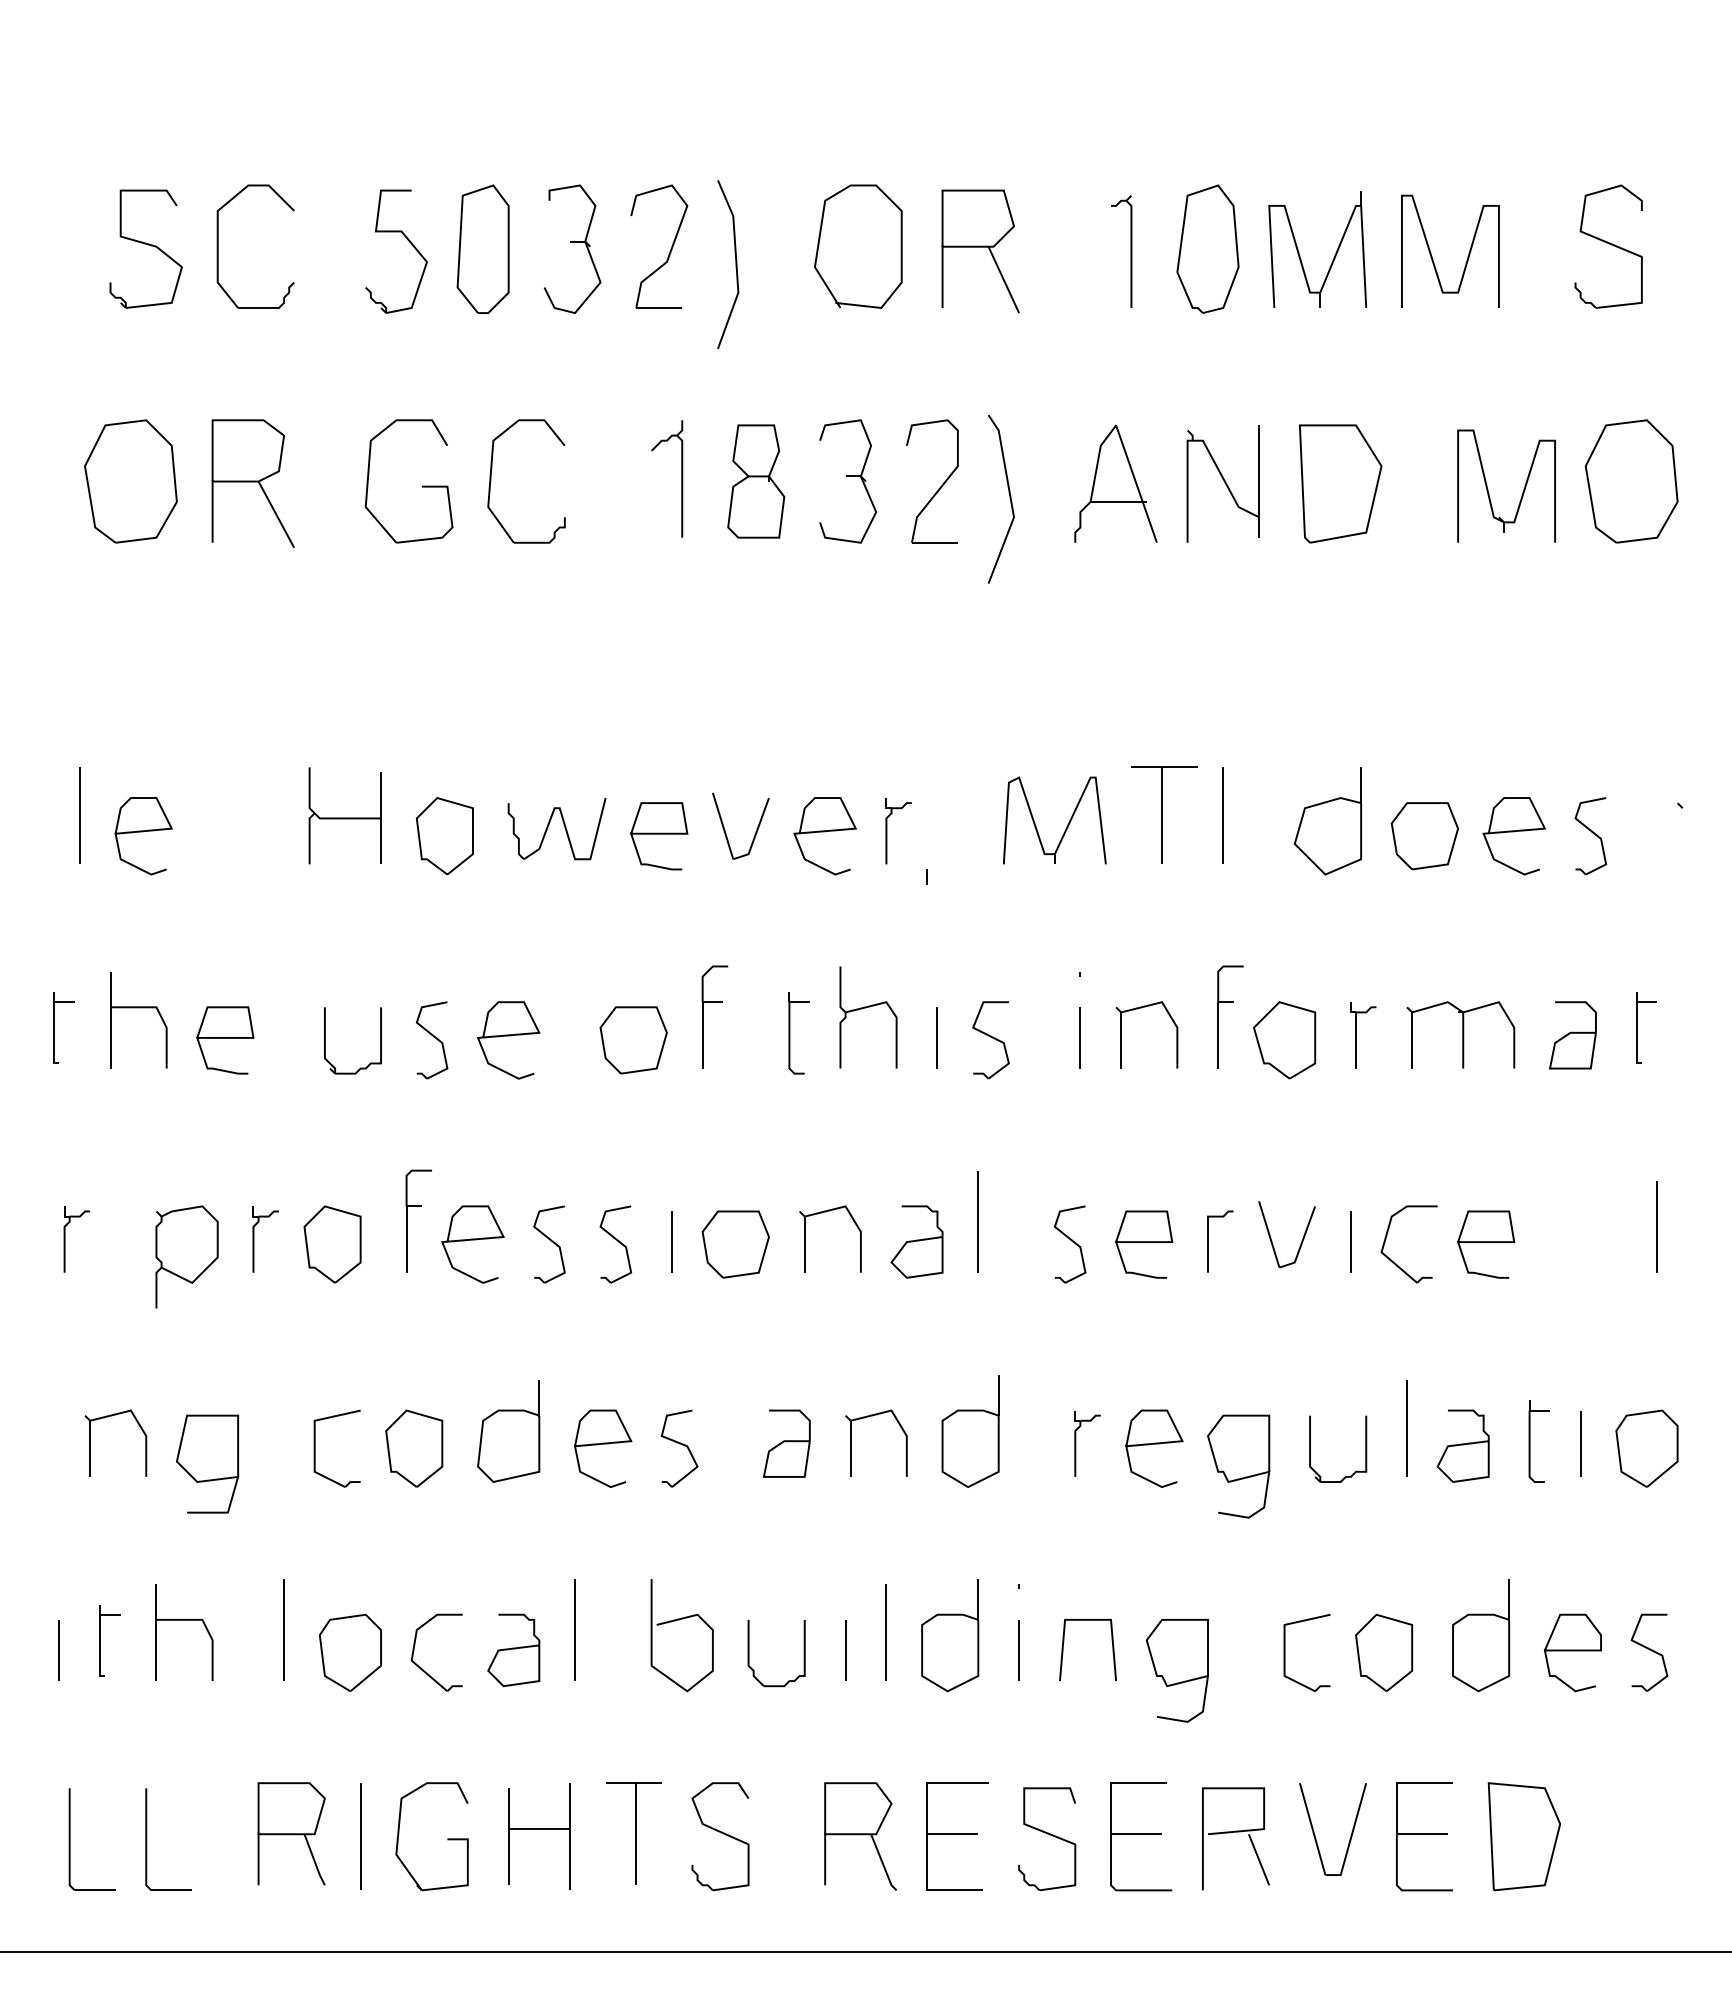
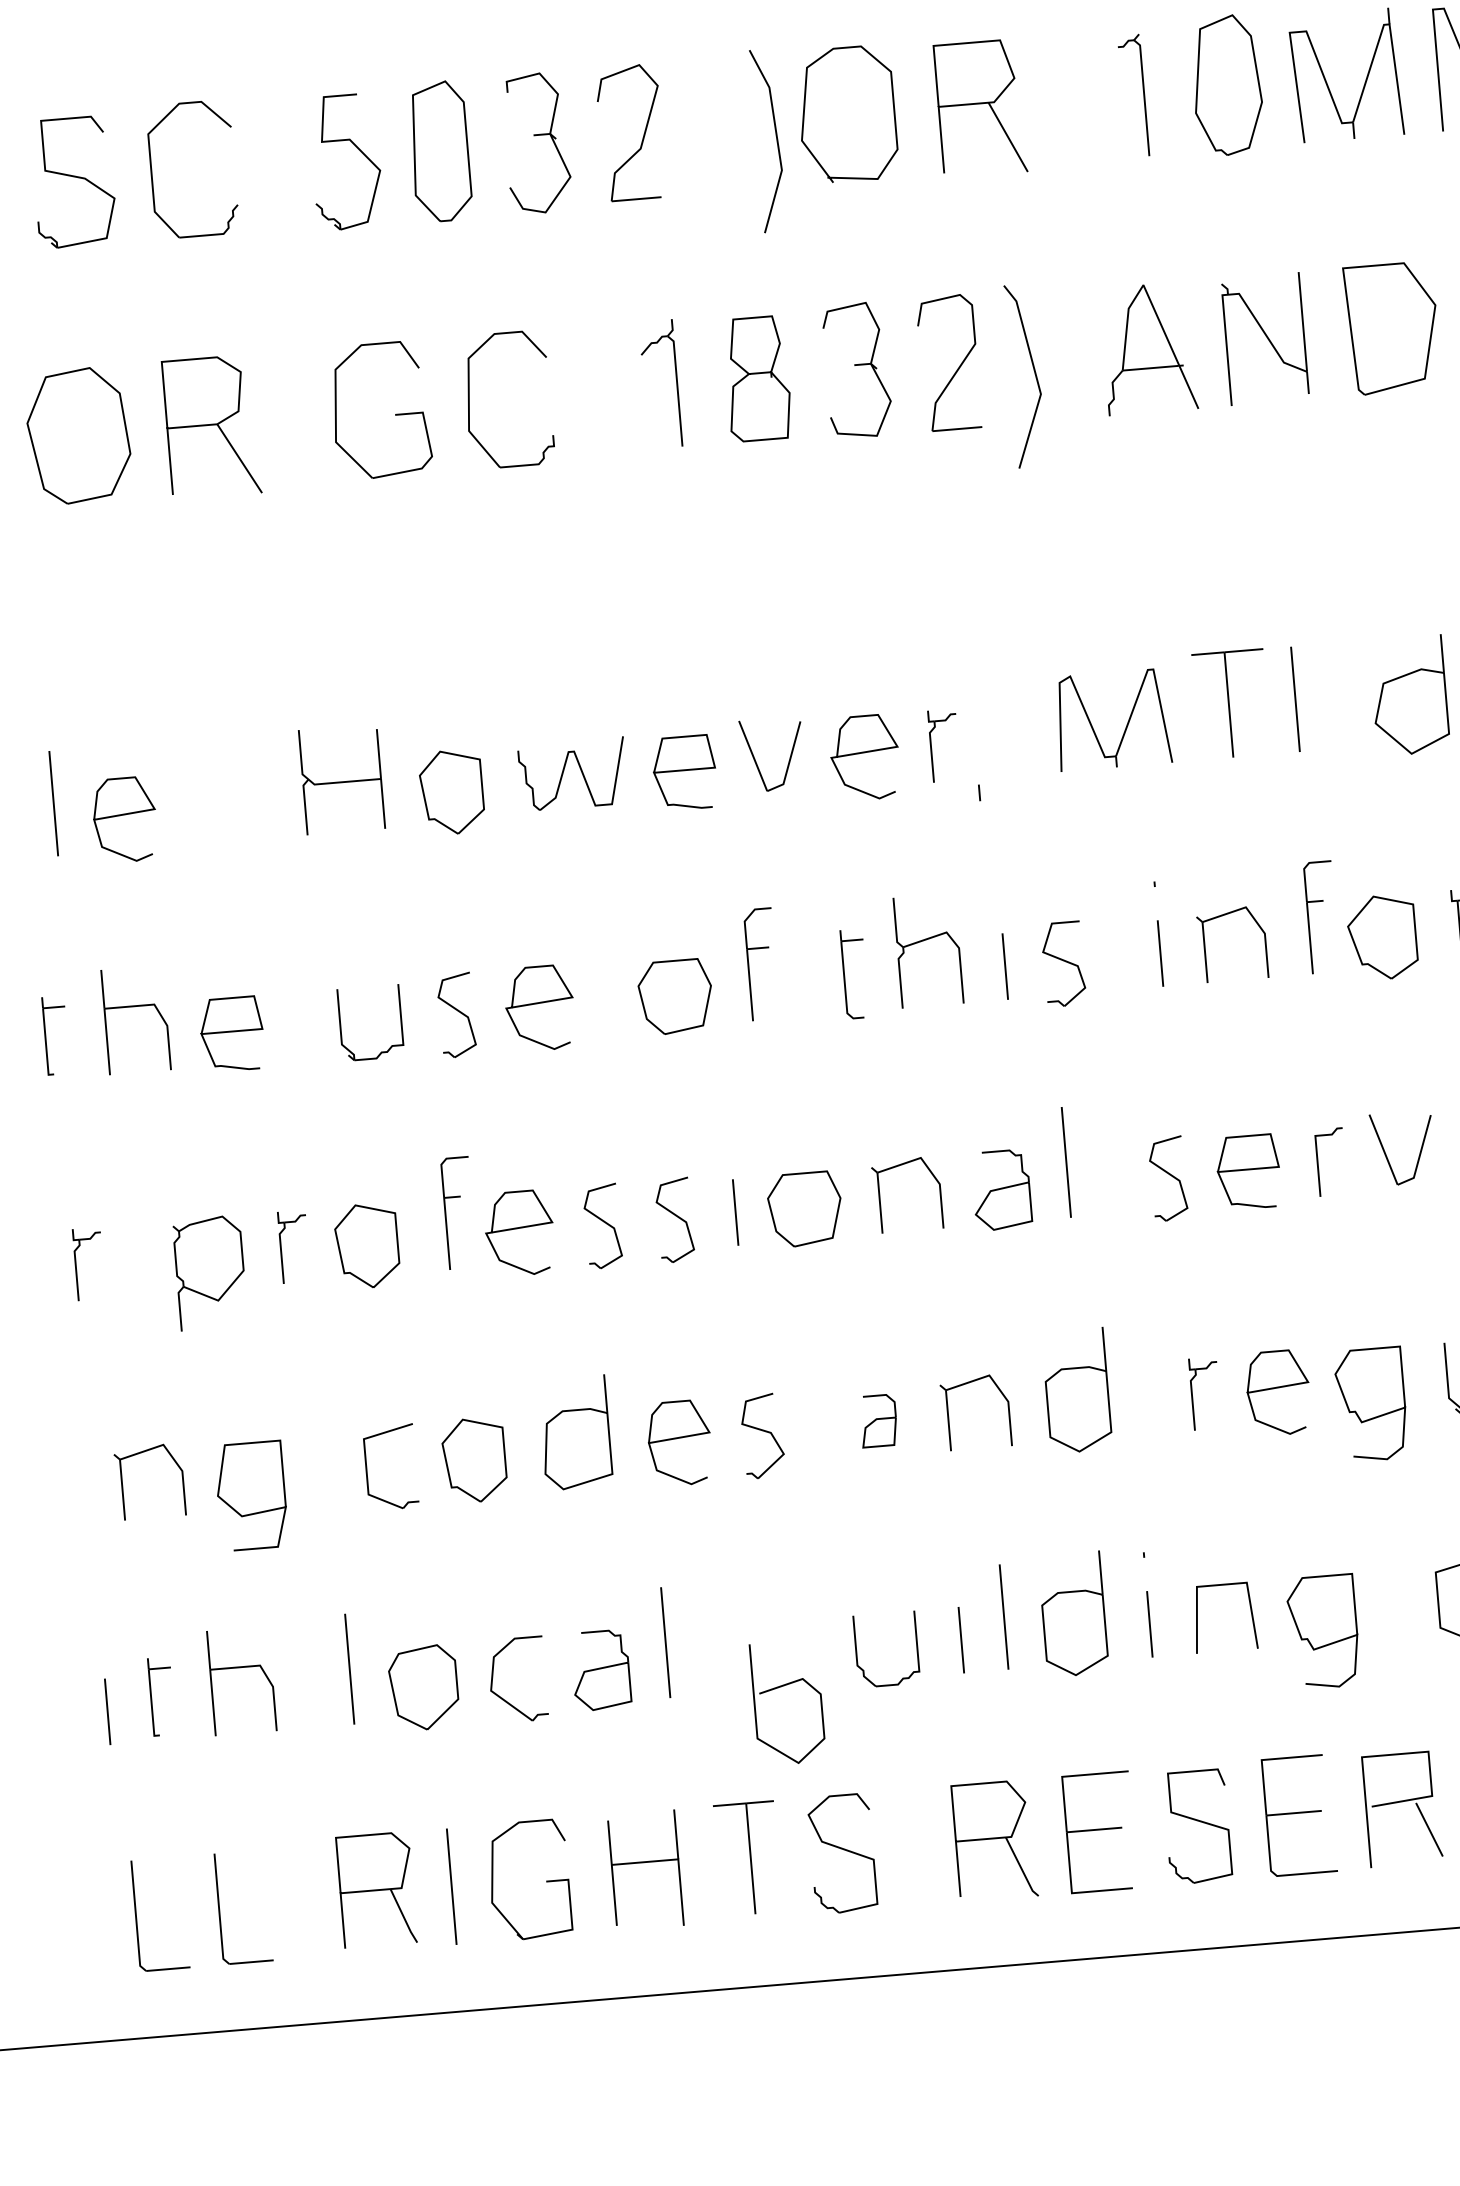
line: (735, 264) -> (776, 139), moved
part: (786, 1443) -> (878, 1420), size x0.7
curve: (679, 1620) -> (783, 1686), moved

